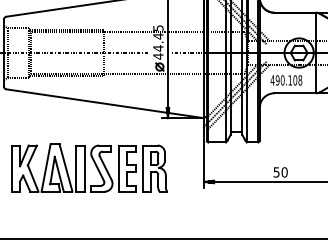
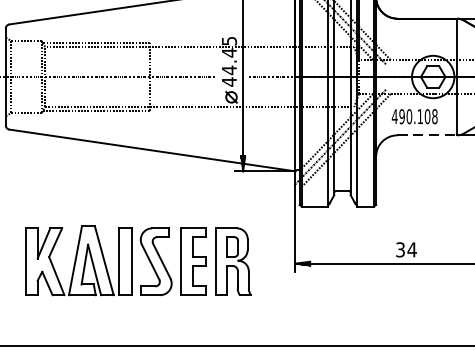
line: (295, 93) -> (427, 135), solid -> dashed
part: (89, 167) -> (138, 260), moved
text: (280, 172) -> (406, 249), 50 -> 34

